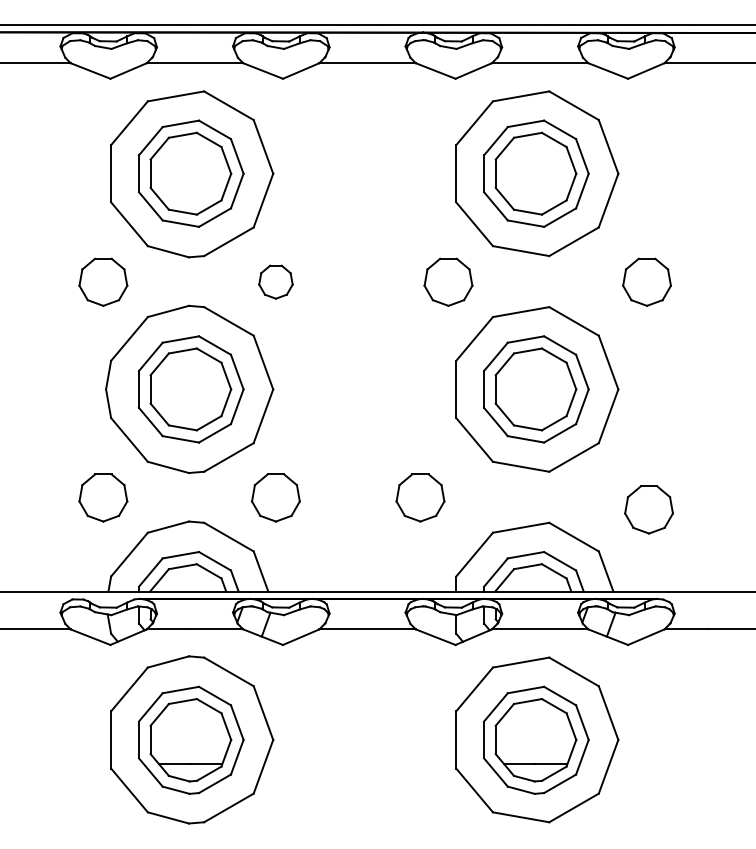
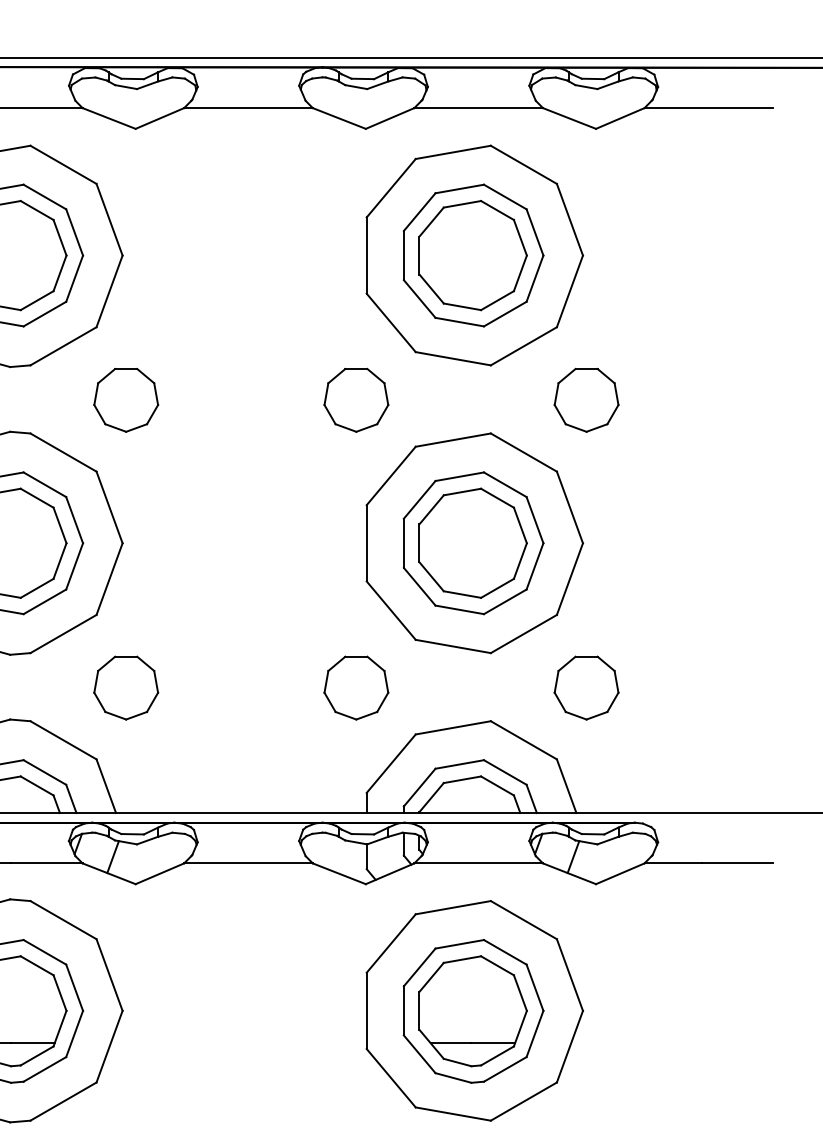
part: (275, 281) -> (125, 399), size x1.43
part: (646, 281) -> (585, 399), moved
part: (420, 497) -> (356, 687), moved
part: (648, 509) -> (585, 687), moved

